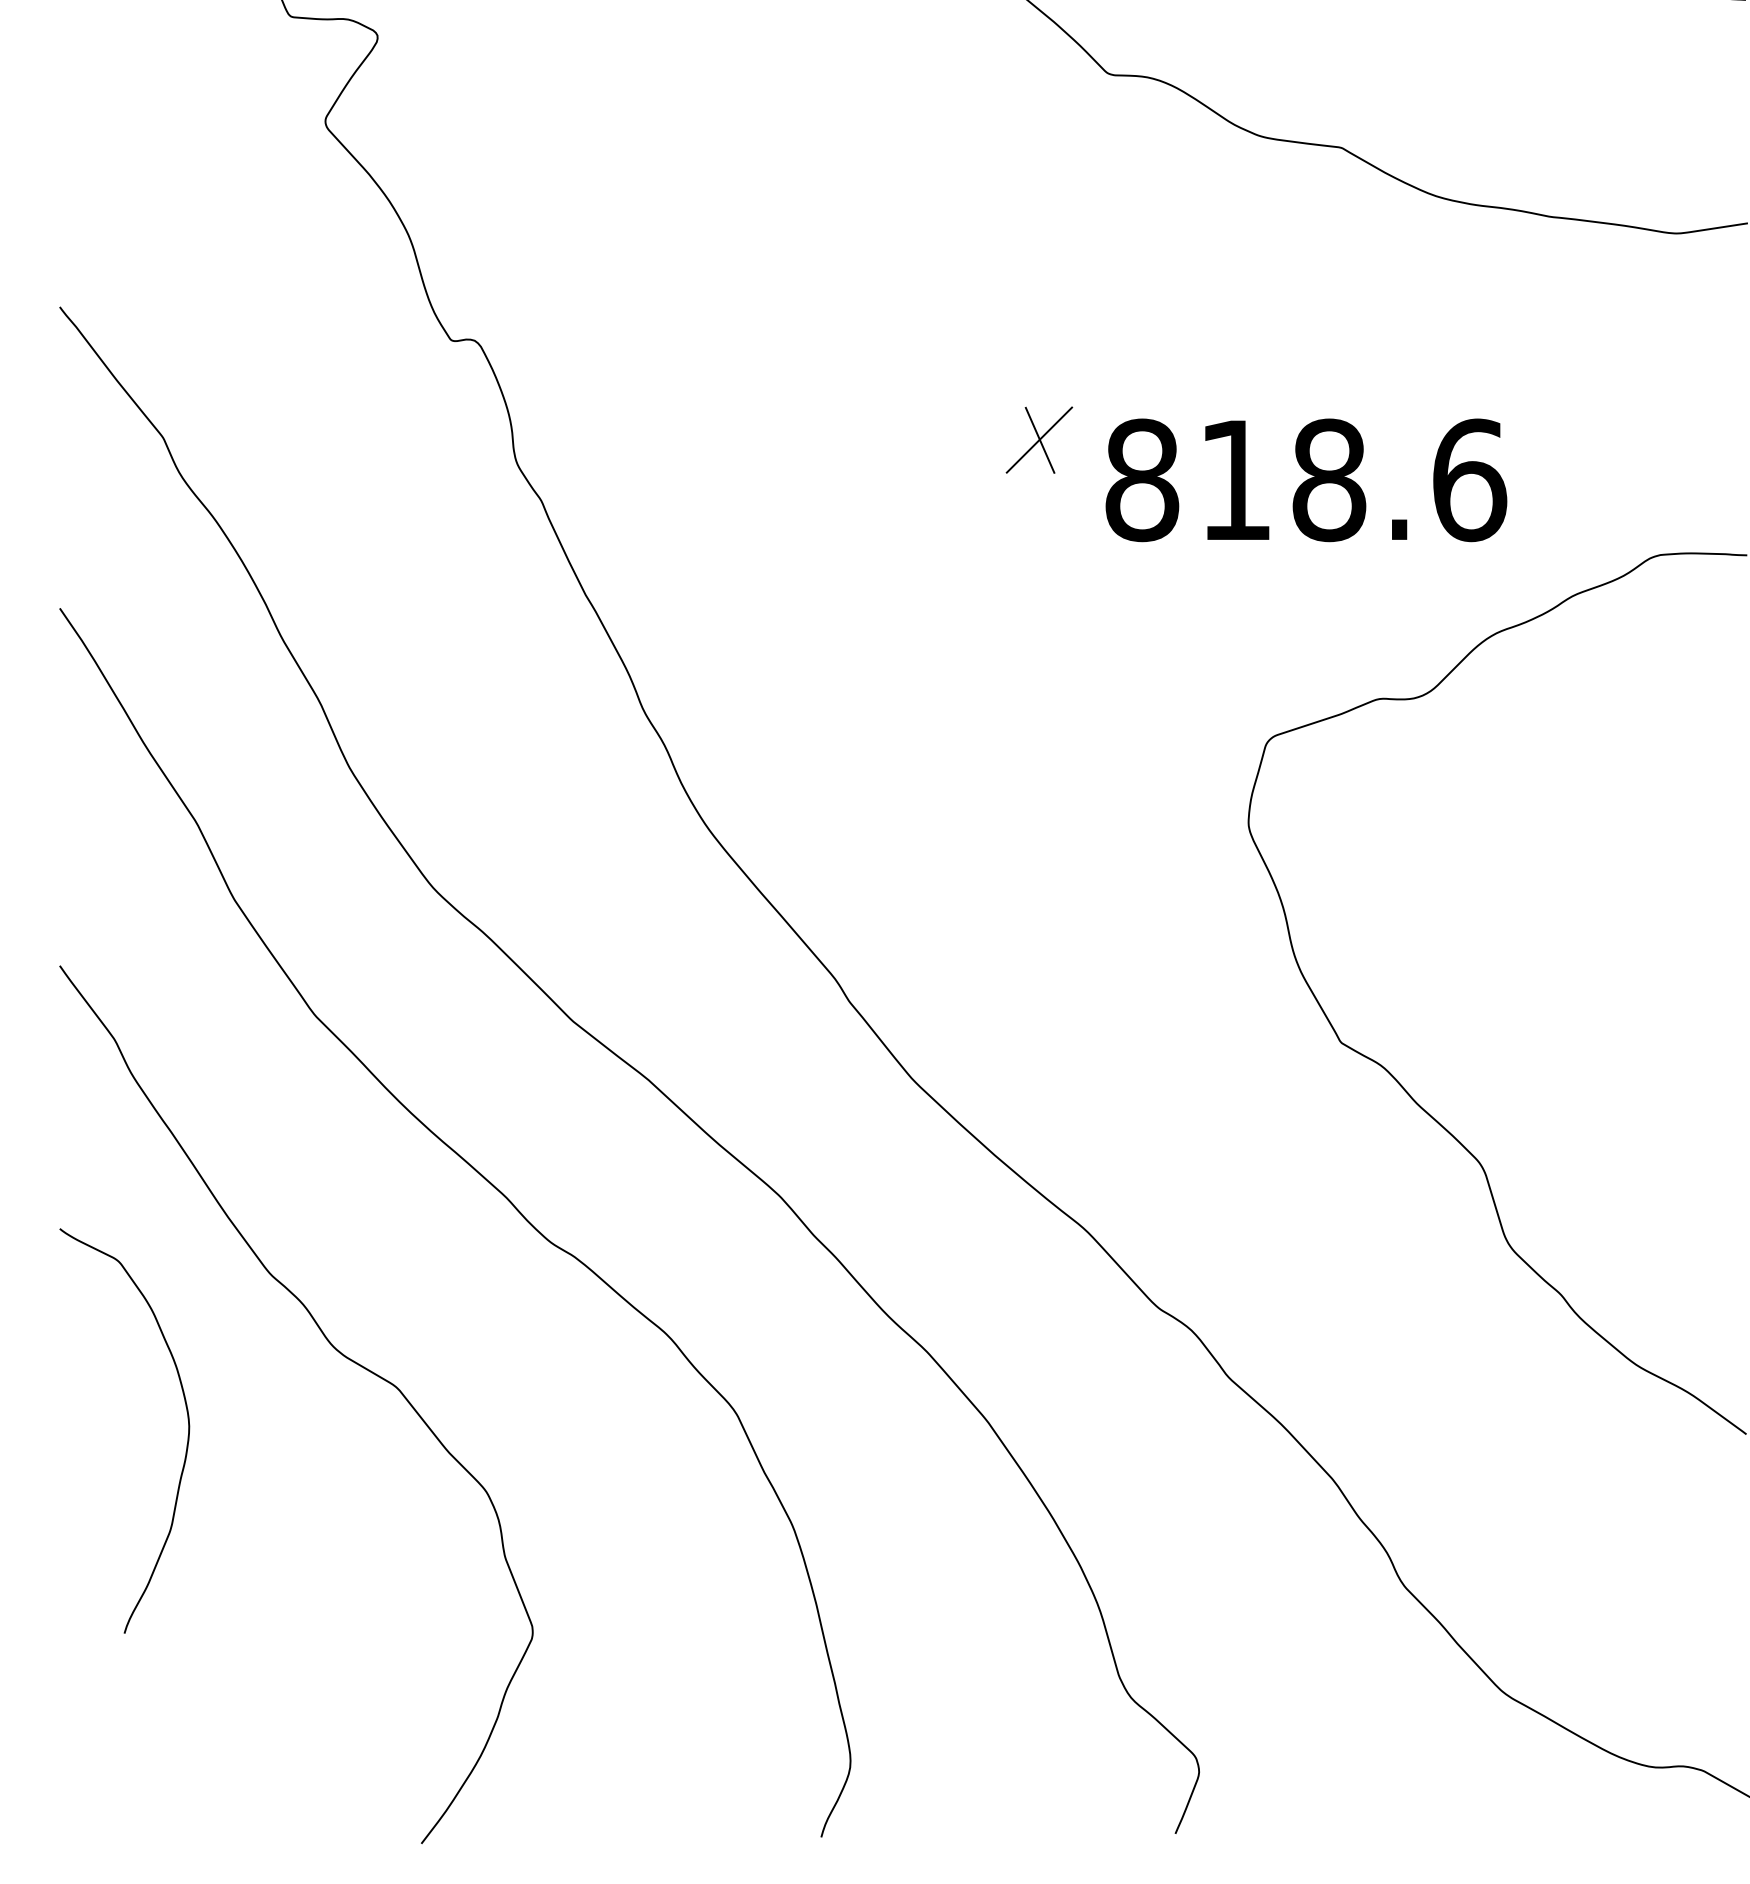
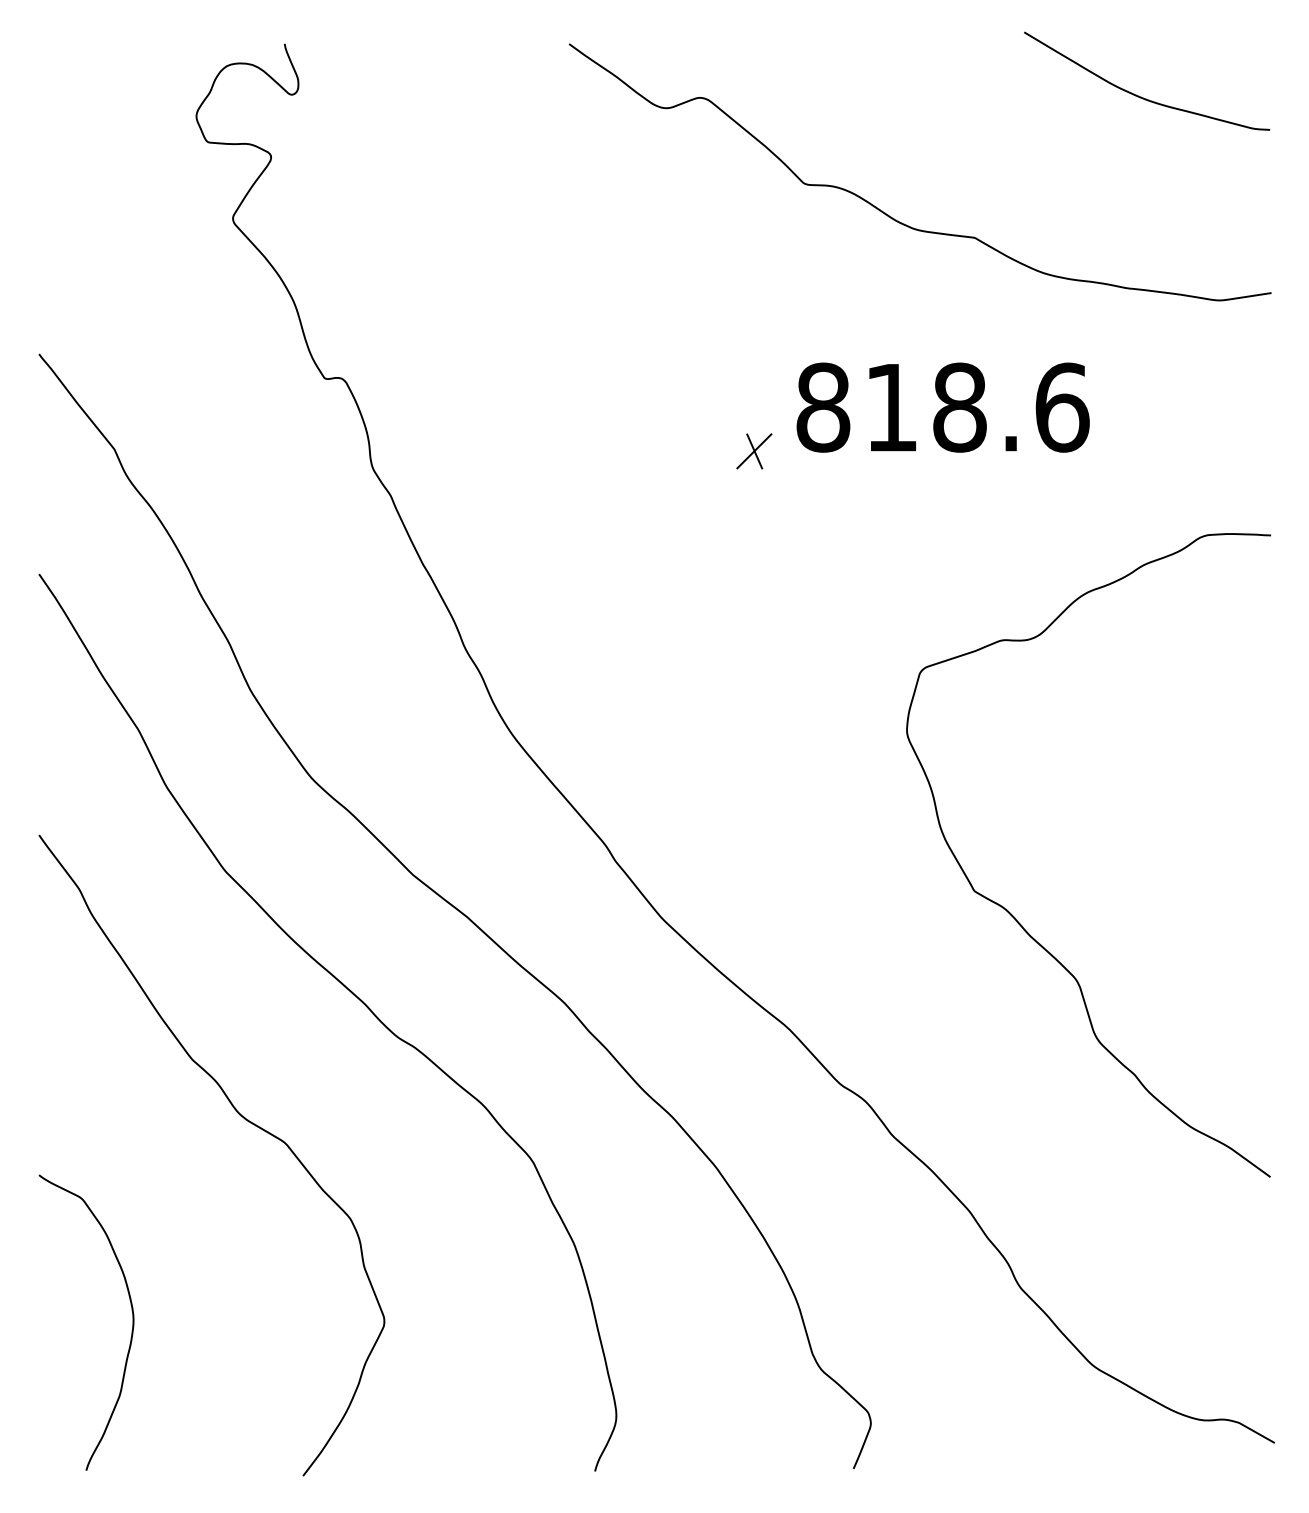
part: (1039, 440) -> (754, 451), size x0.71
text: (1305, 480) -> (942, 407), moved
curve: (186, 1441) -> (131, 1330), moved

